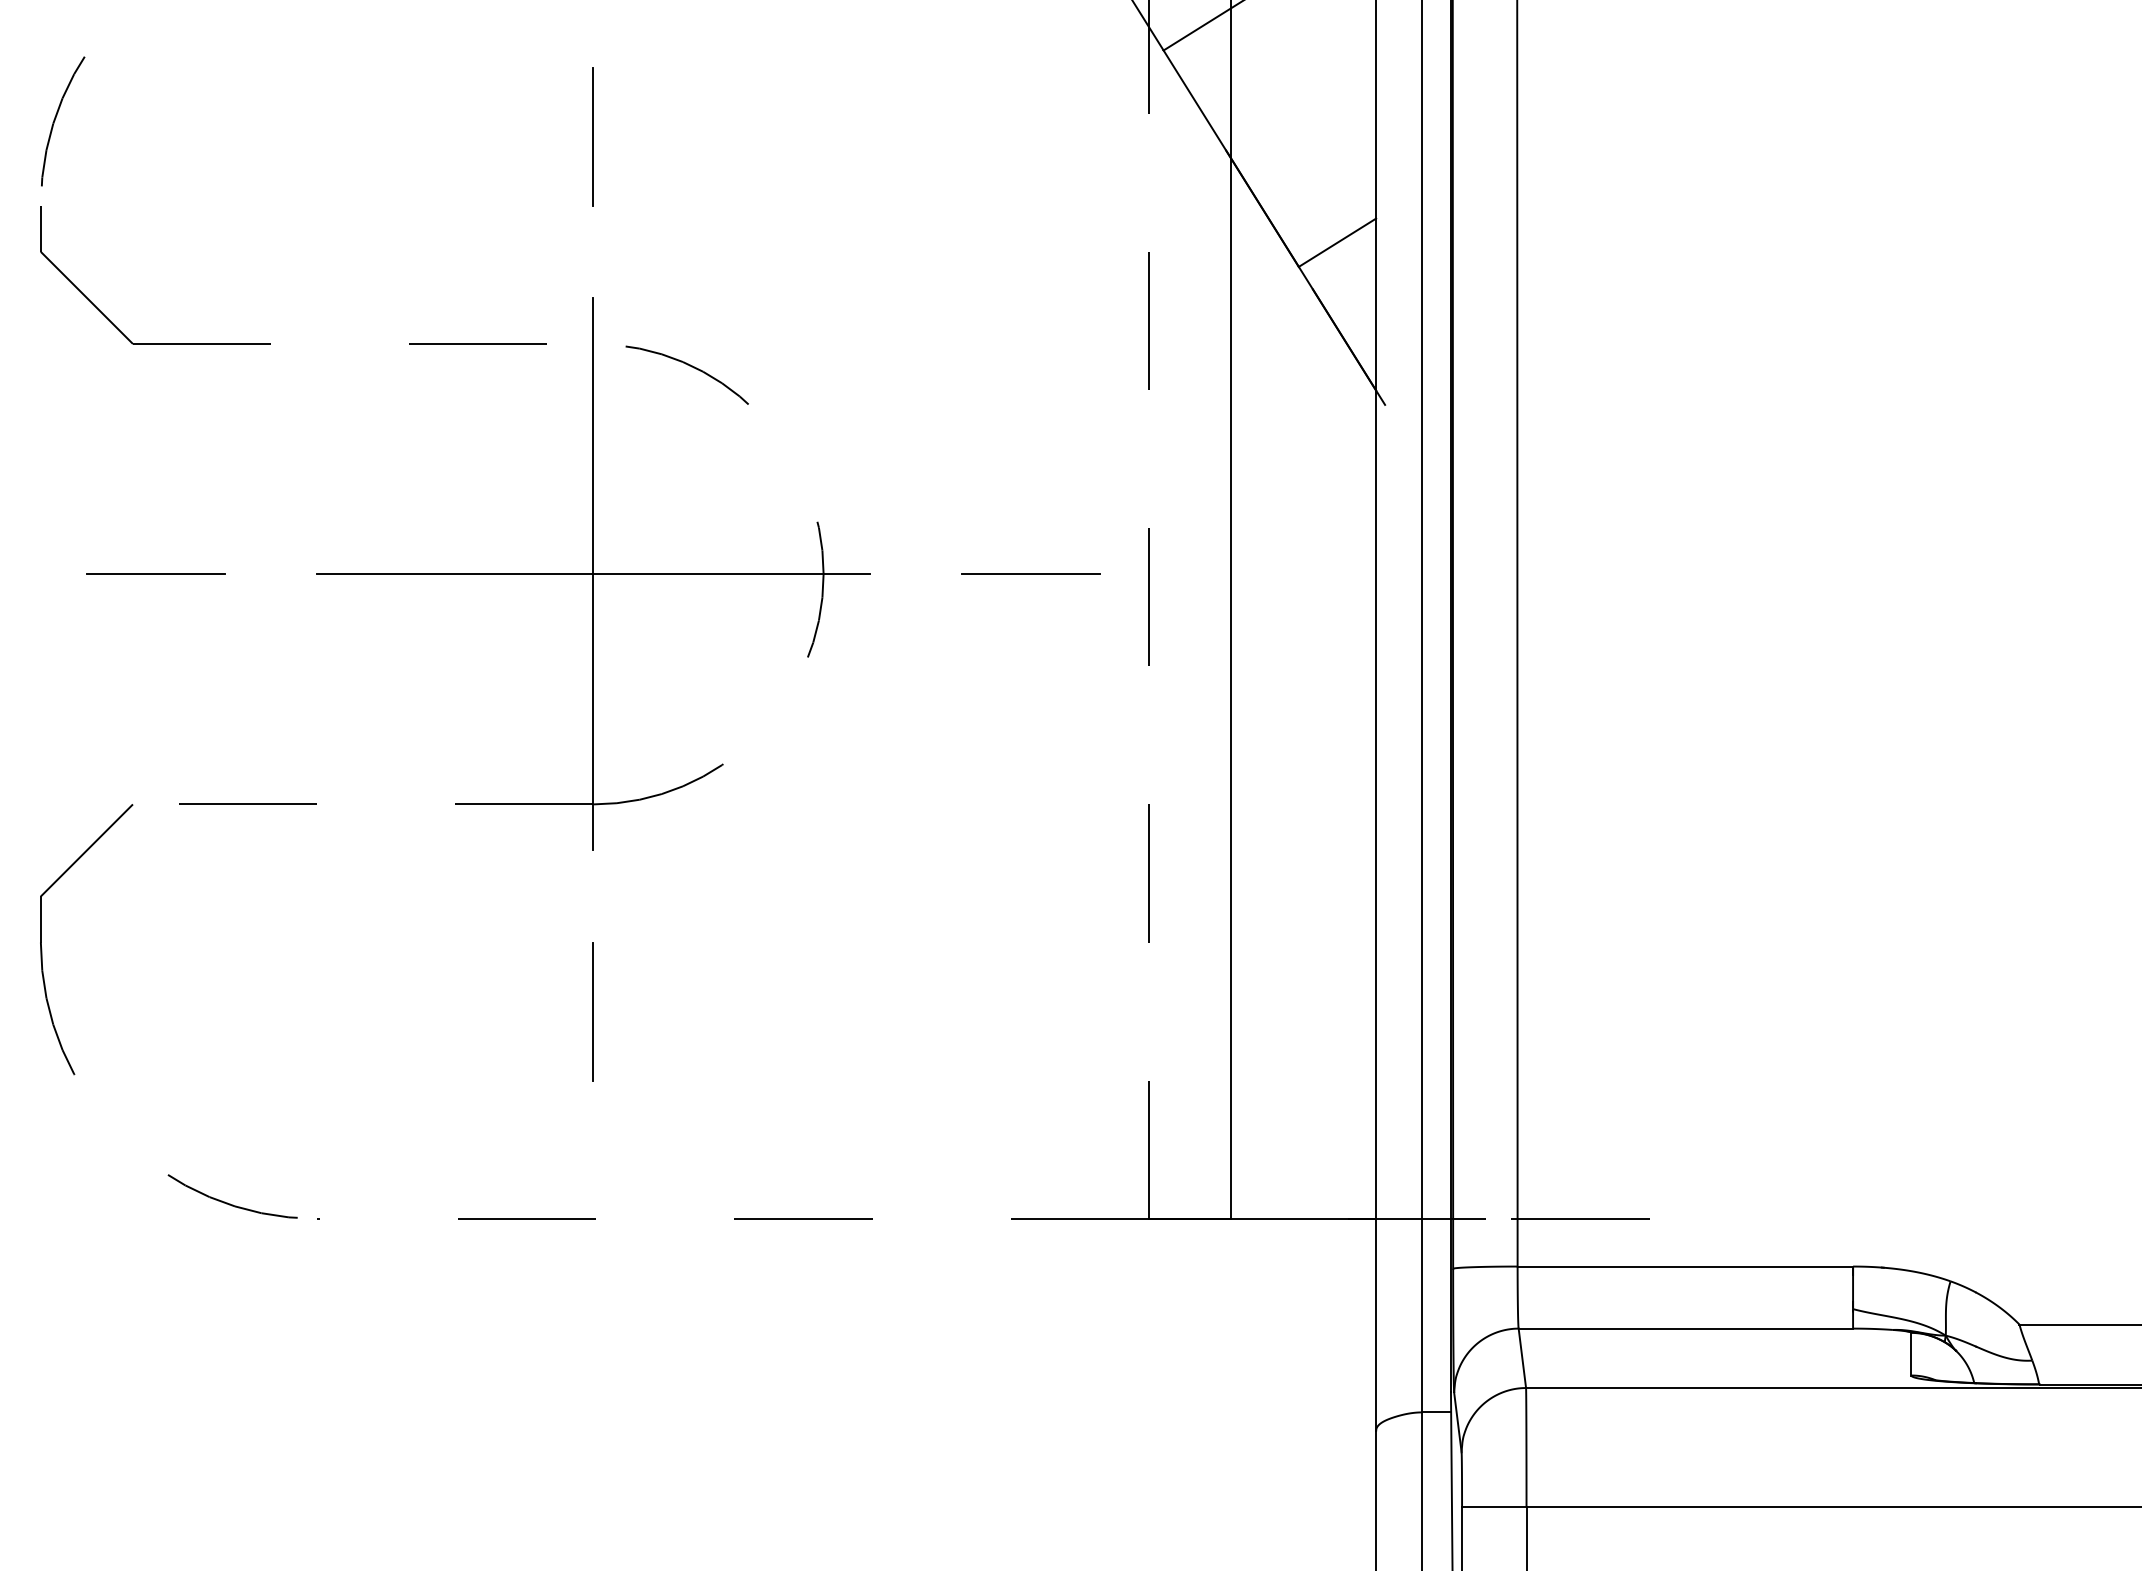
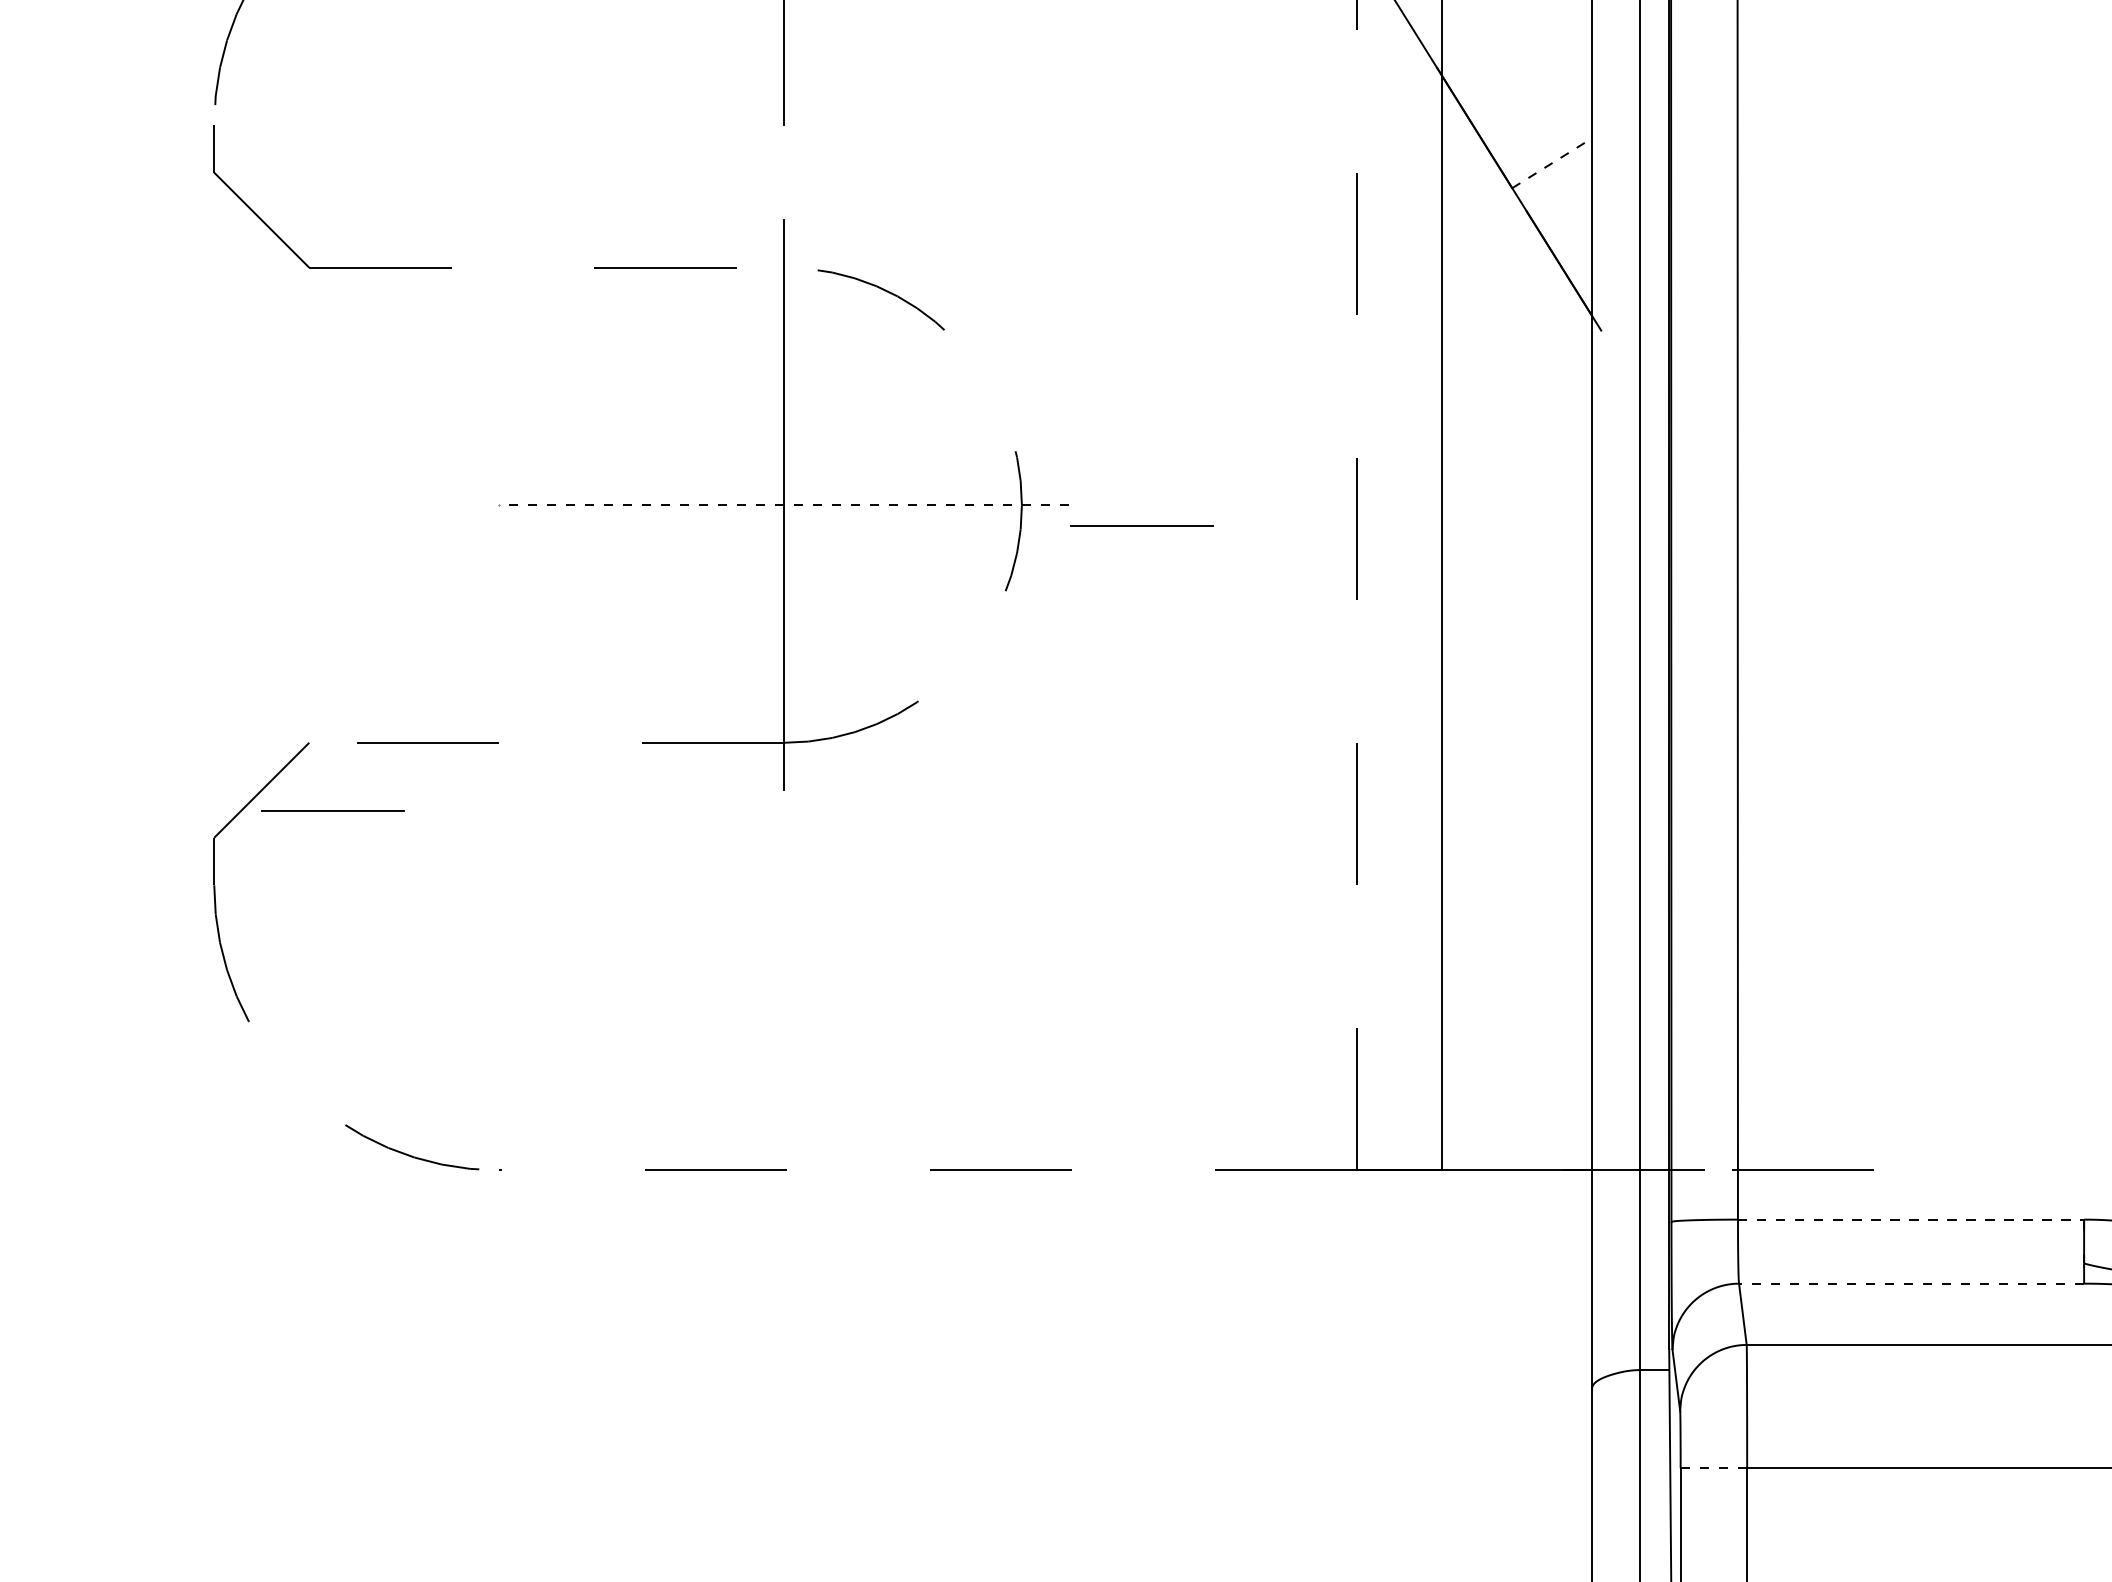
line: (1337, 242) -> (1552, 163), solid -> dashed
line: (155, 573) -> (332, 809), moved
line: (1030, 573) -> (1141, 525), moved
line: (592, 574) -> (783, 505), solid -> dashed
line: (593, 1011) -> (784, 956), removed
line: (1685, 1266) -> (1911, 1219), solid -> dashed
line: (1685, 1328) -> (1911, 1283), solid -> dashed
line: (1493, 1507) -> (1713, 1468), solid -> dashed

